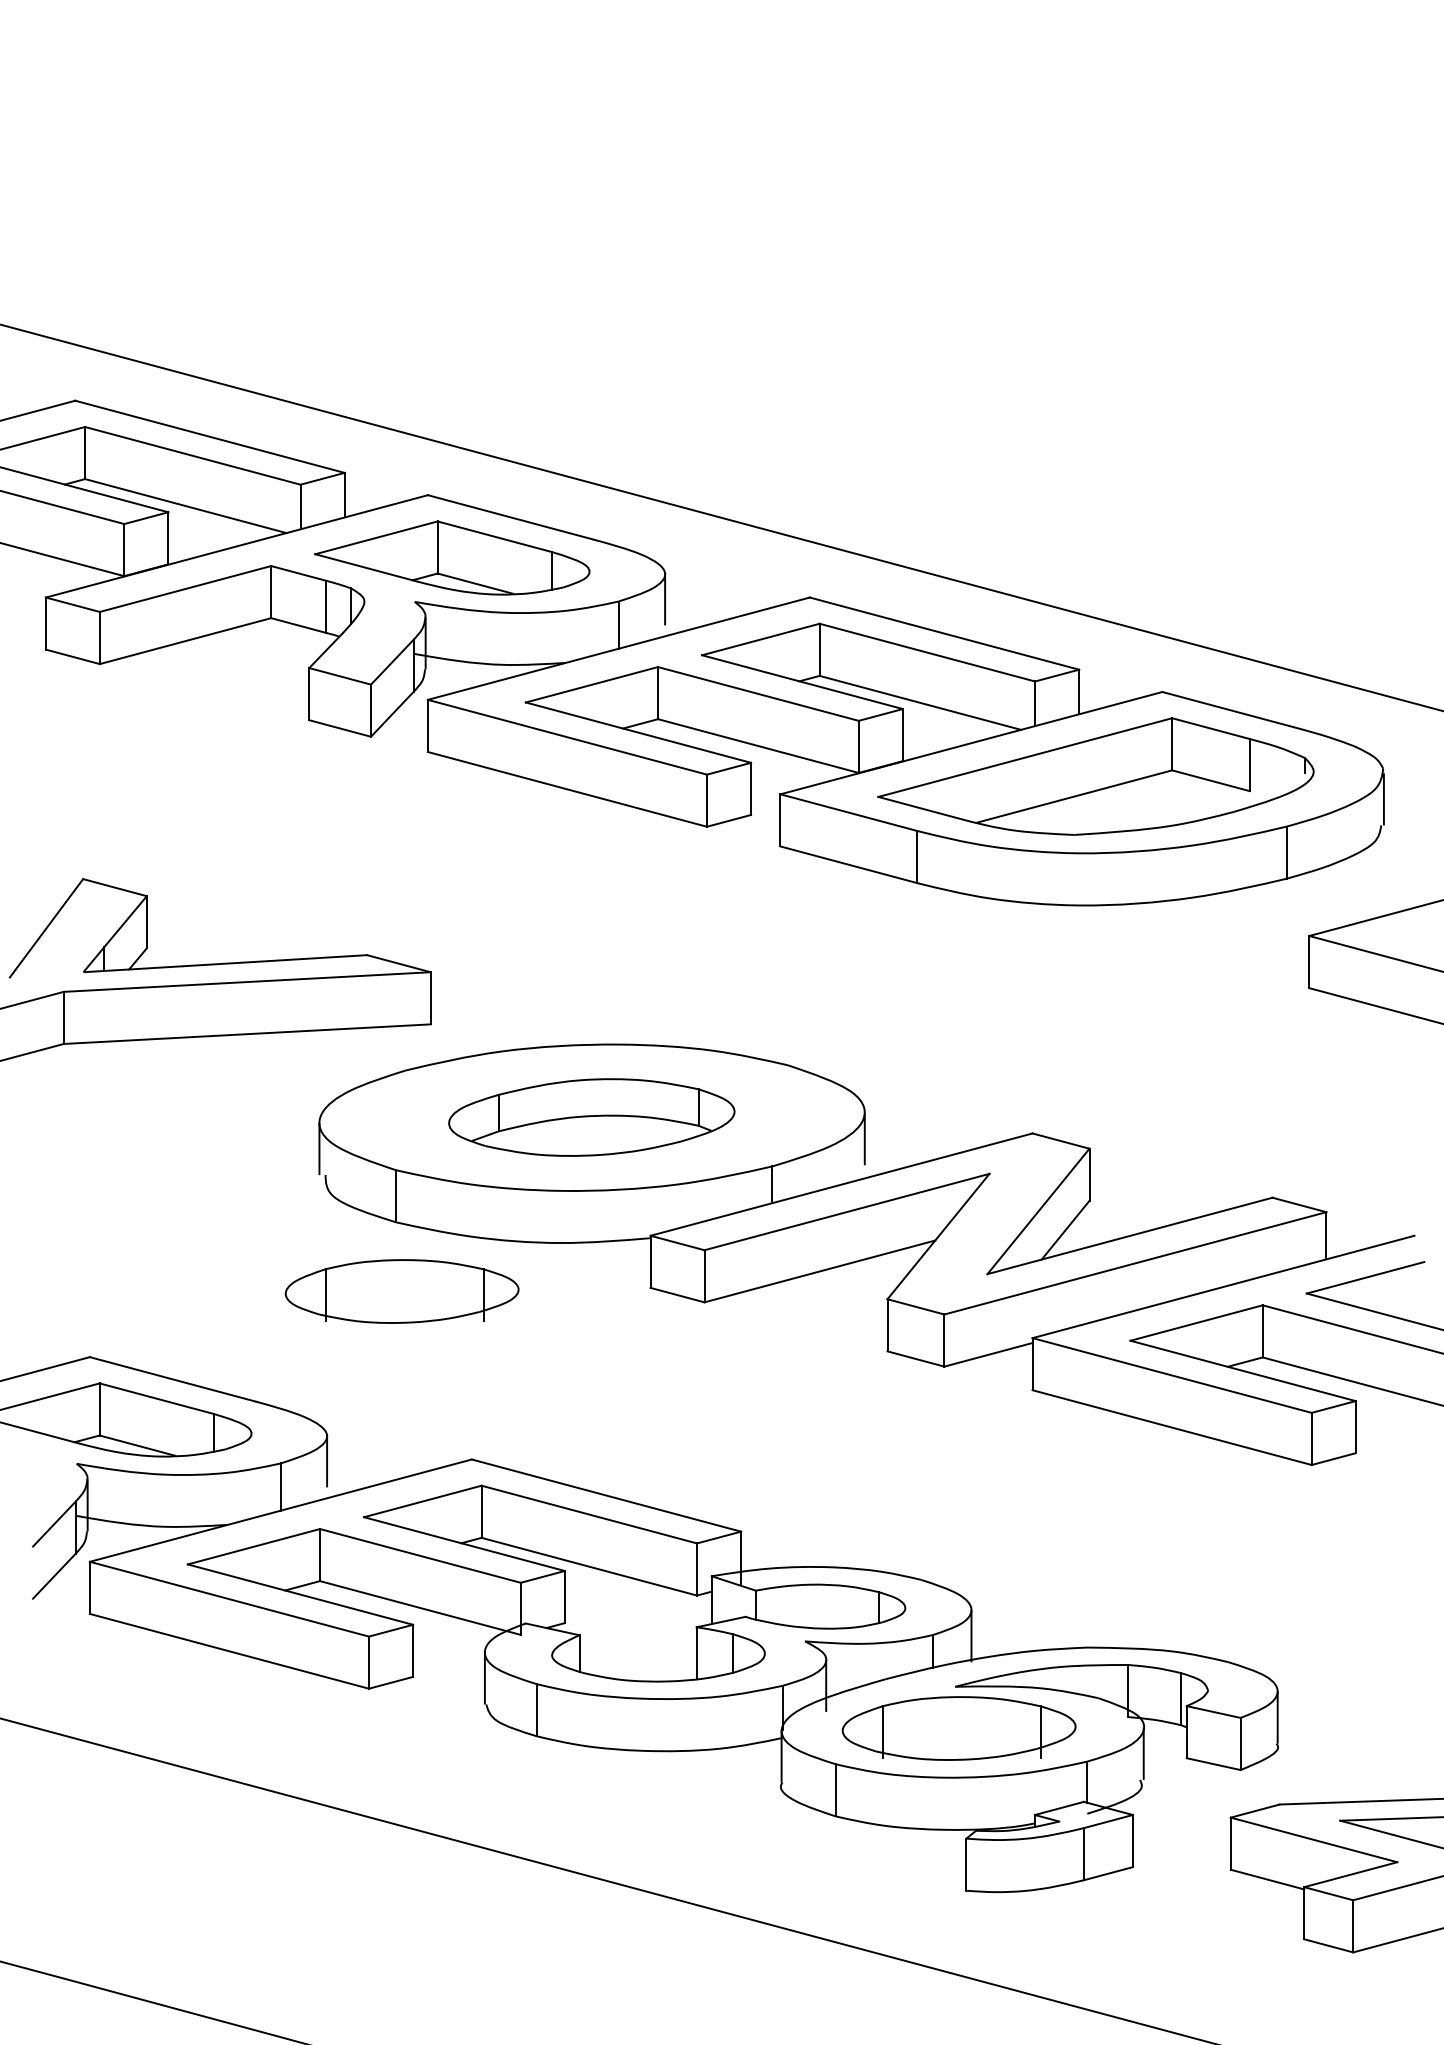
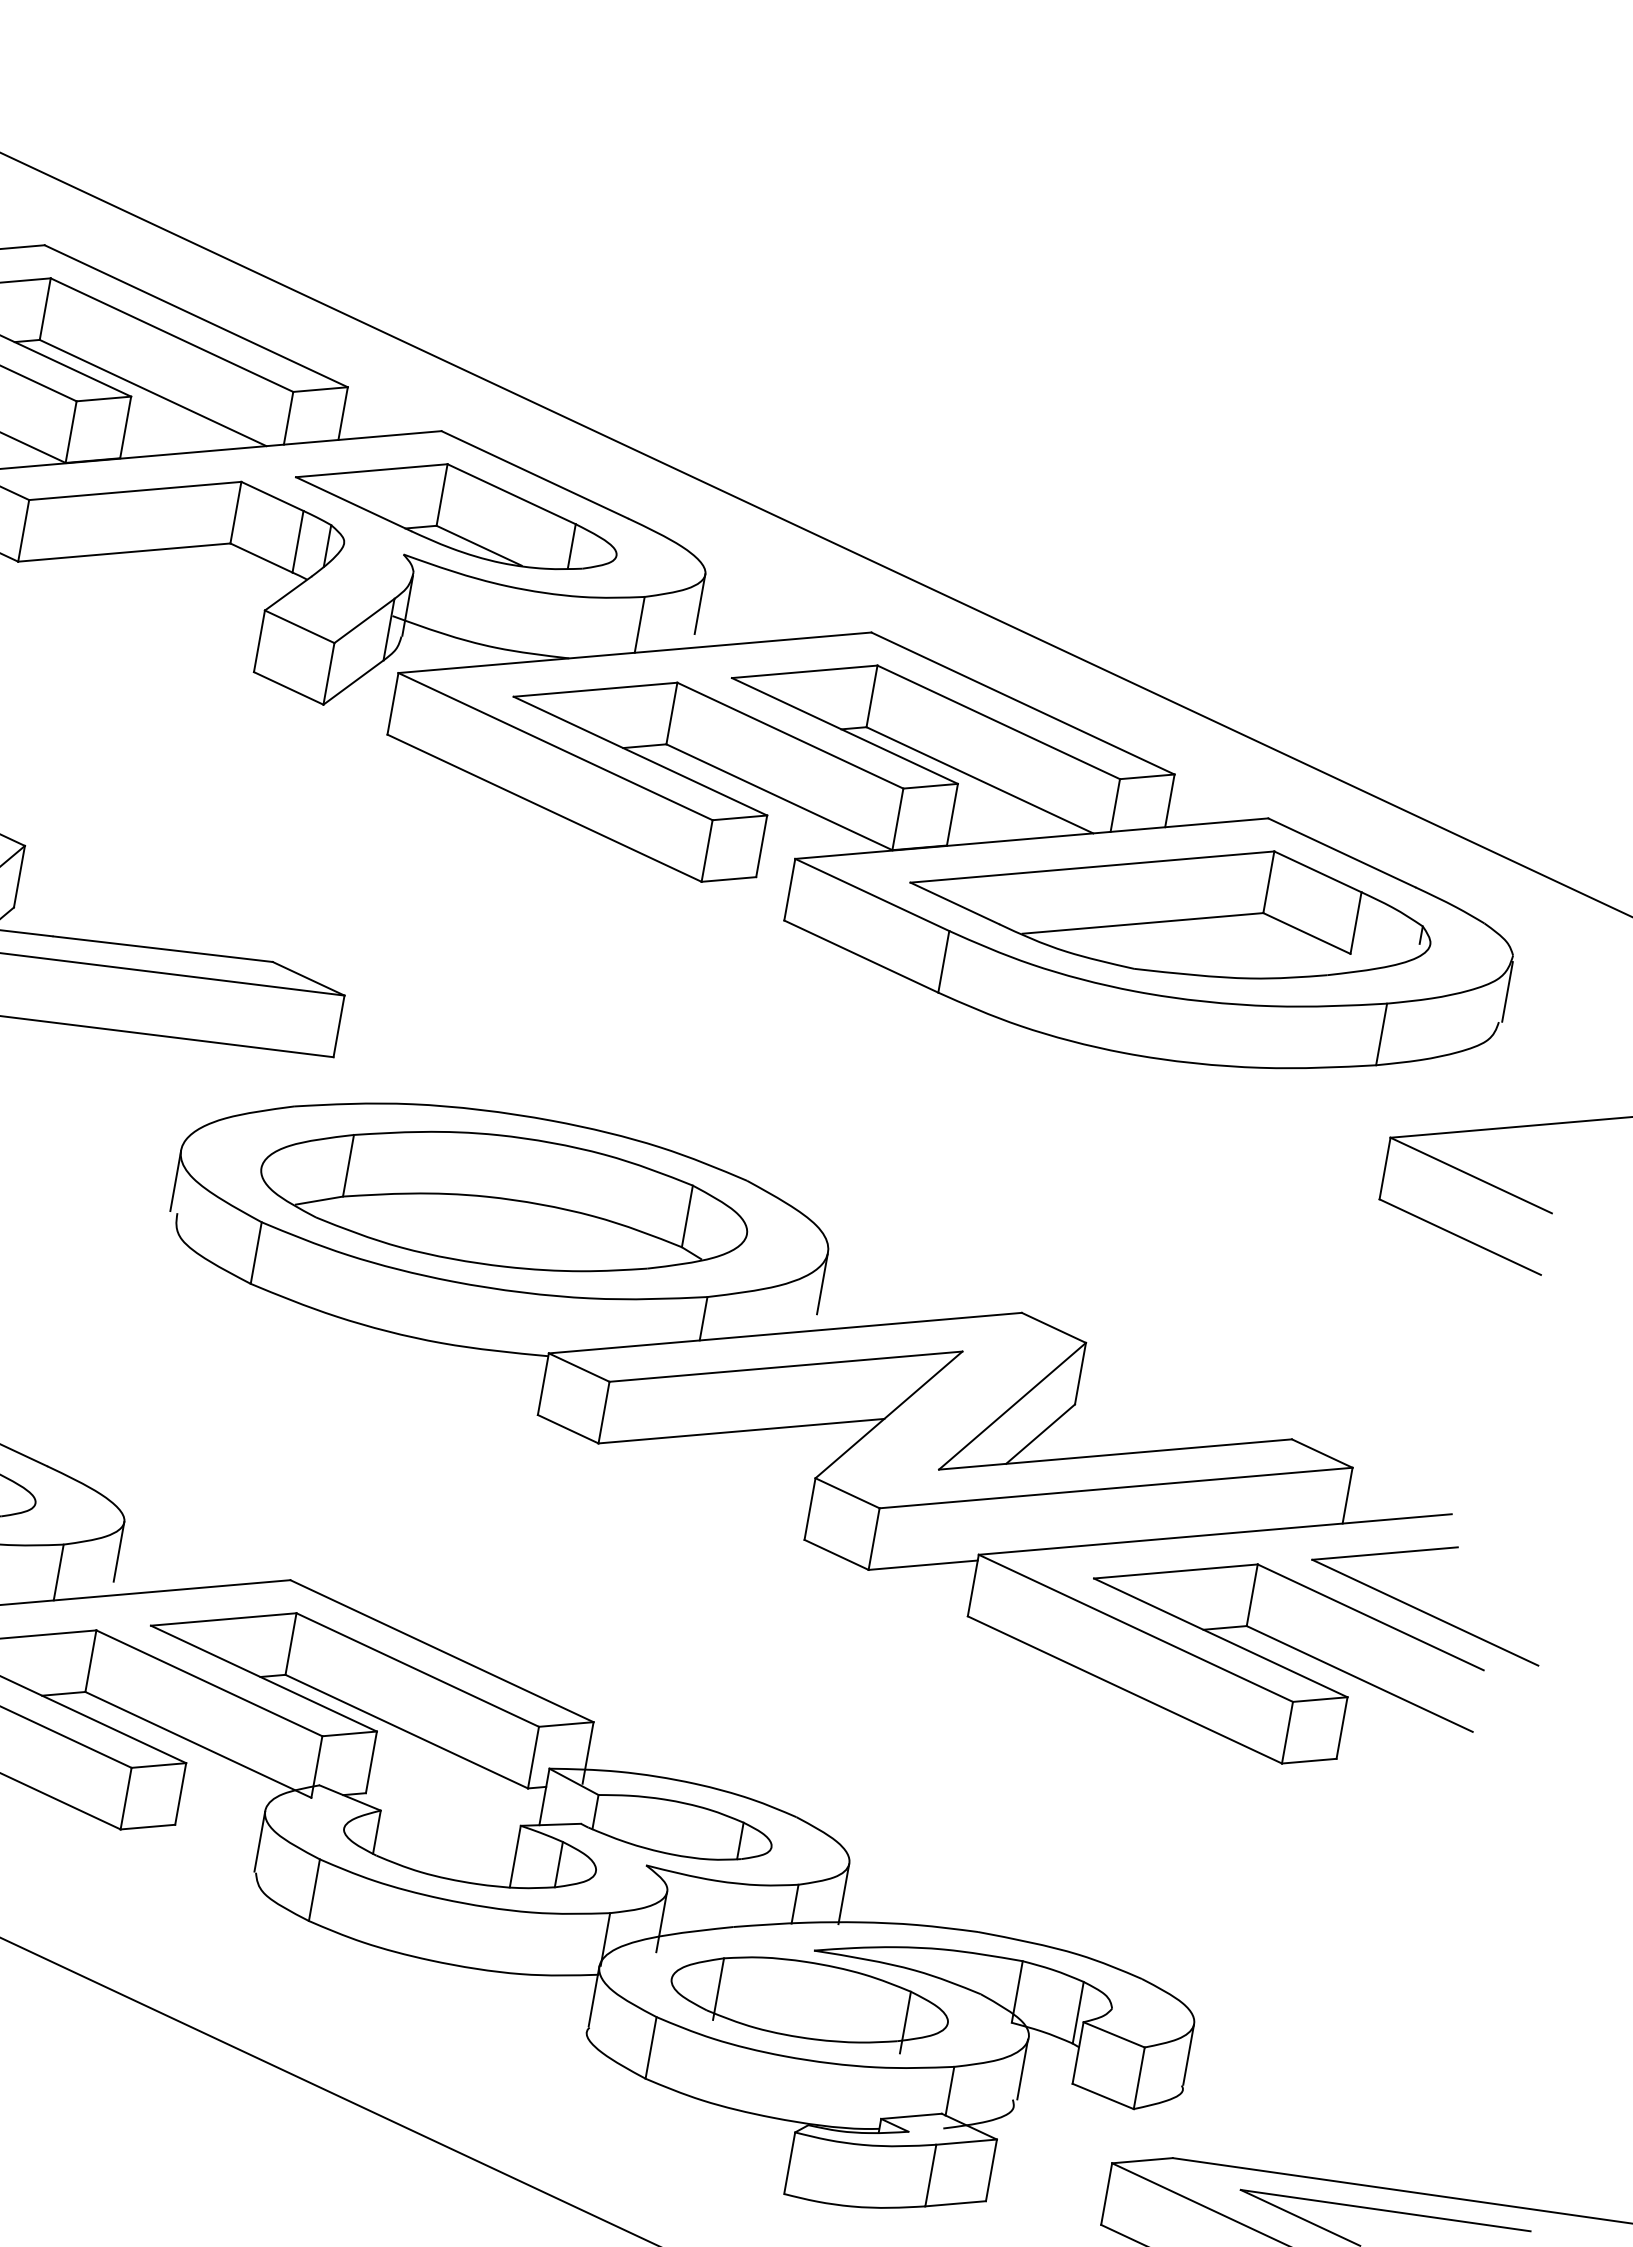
part: (591, 1117) -> (503, 1201), size x1.43
part: (401, 1291) -> (242, 1366), removed

